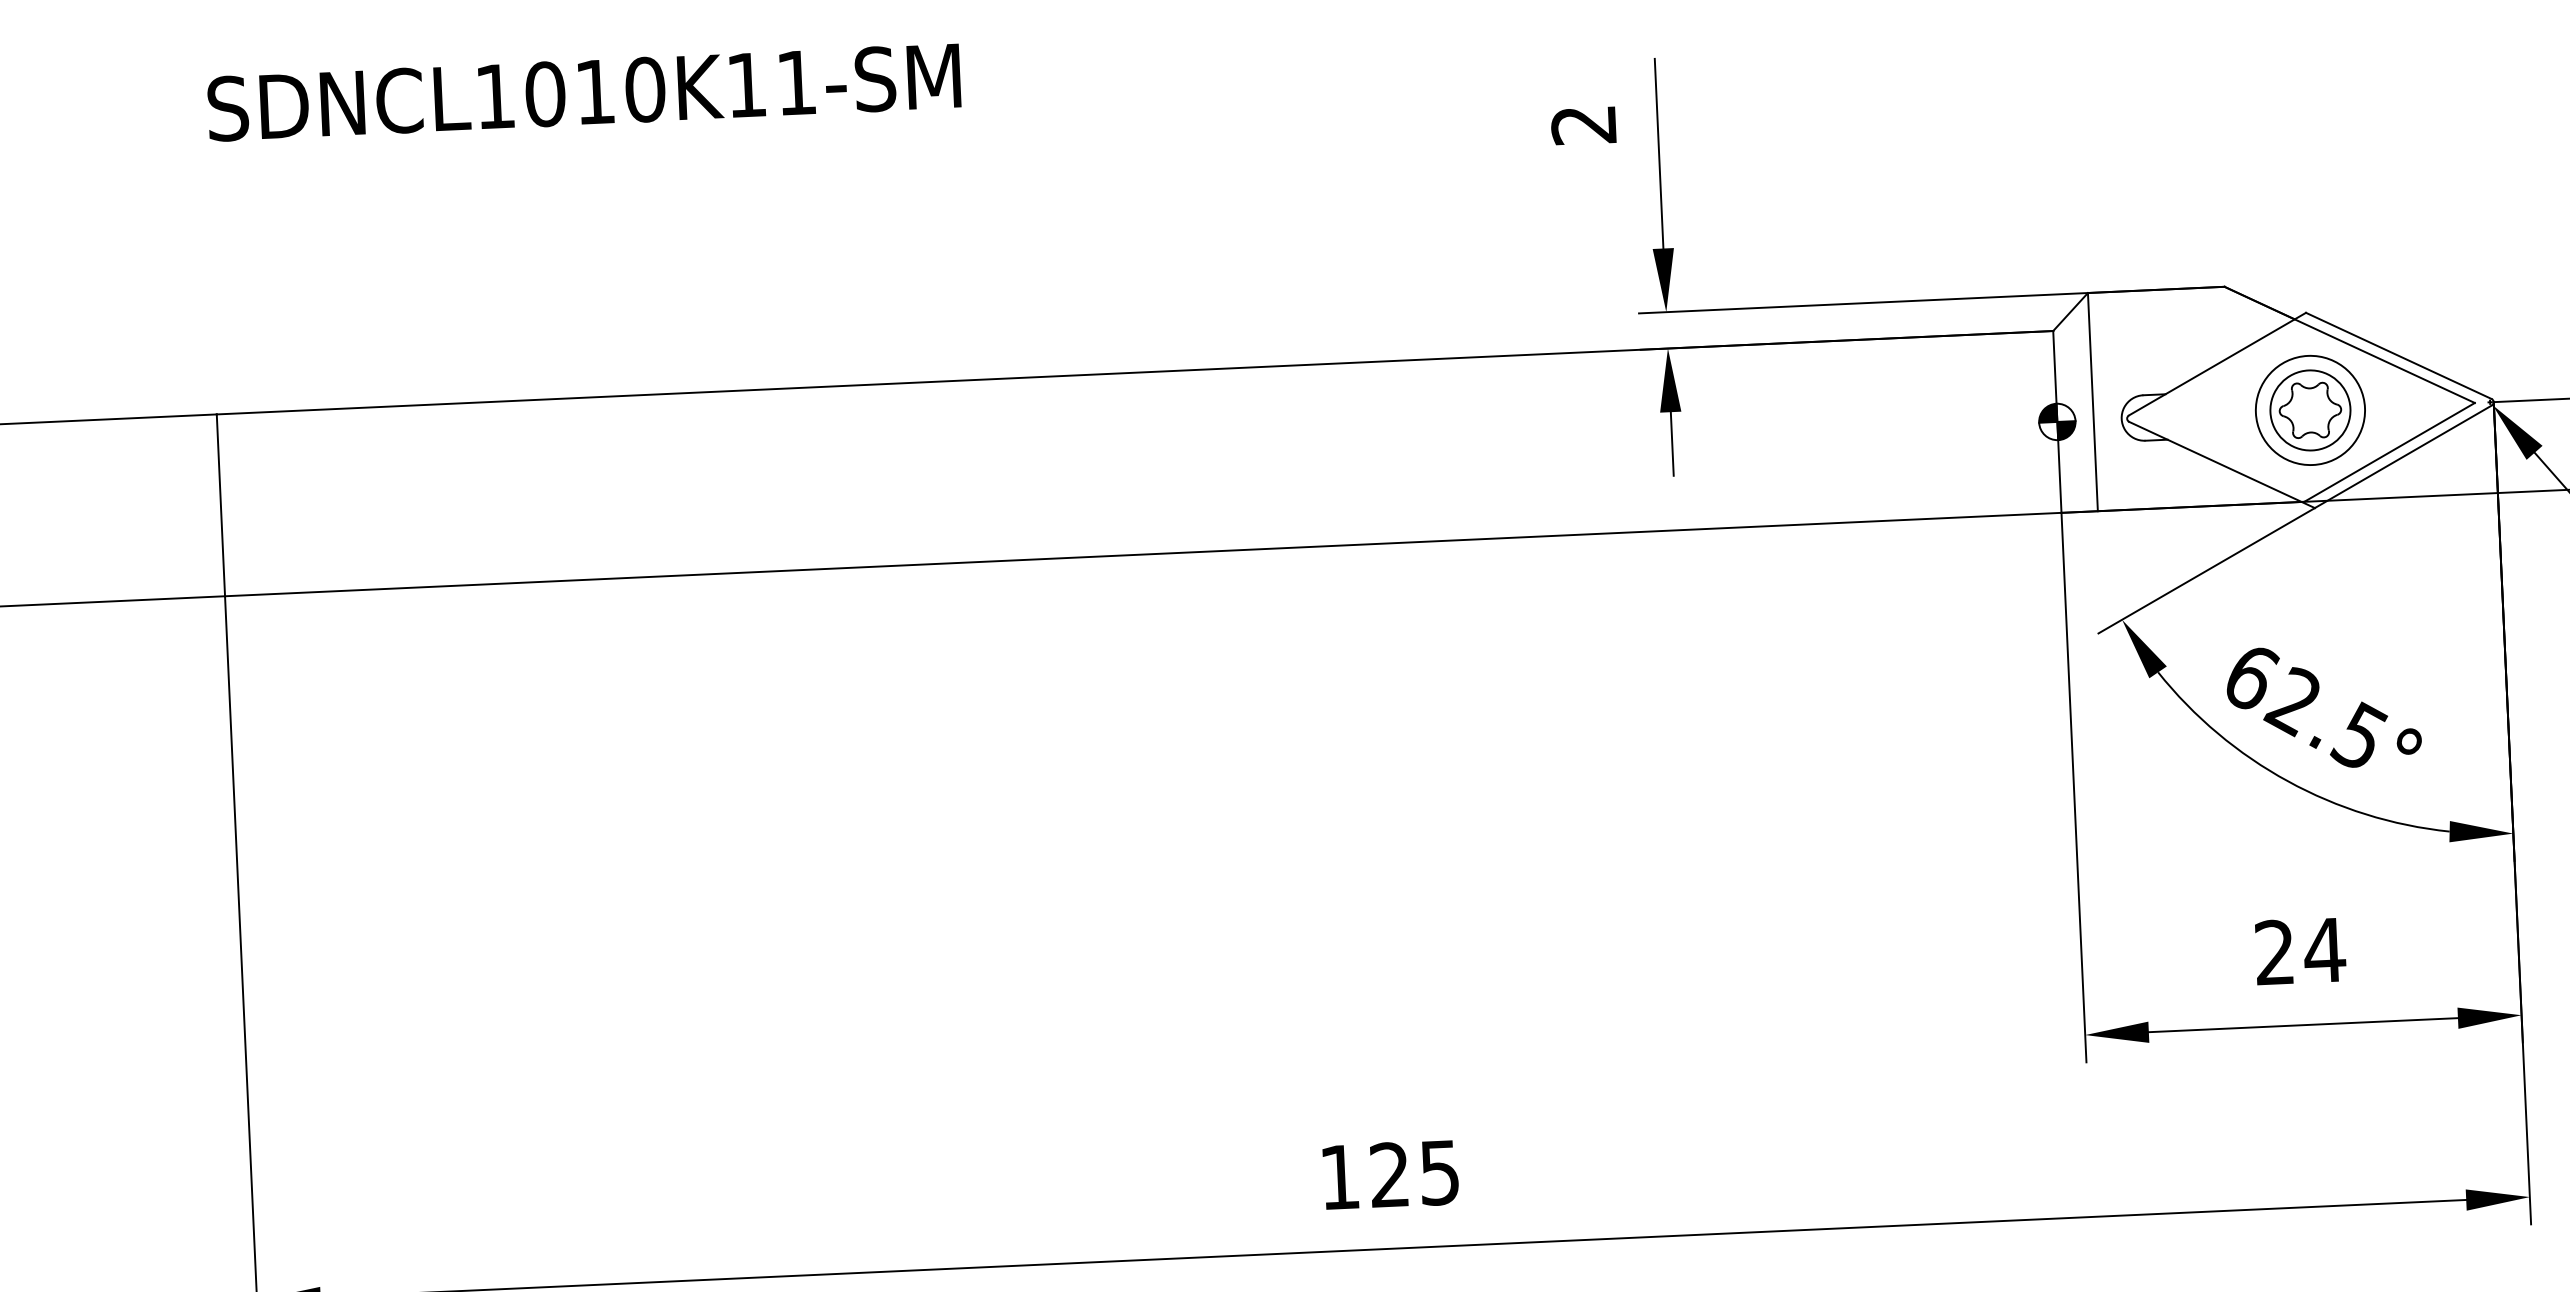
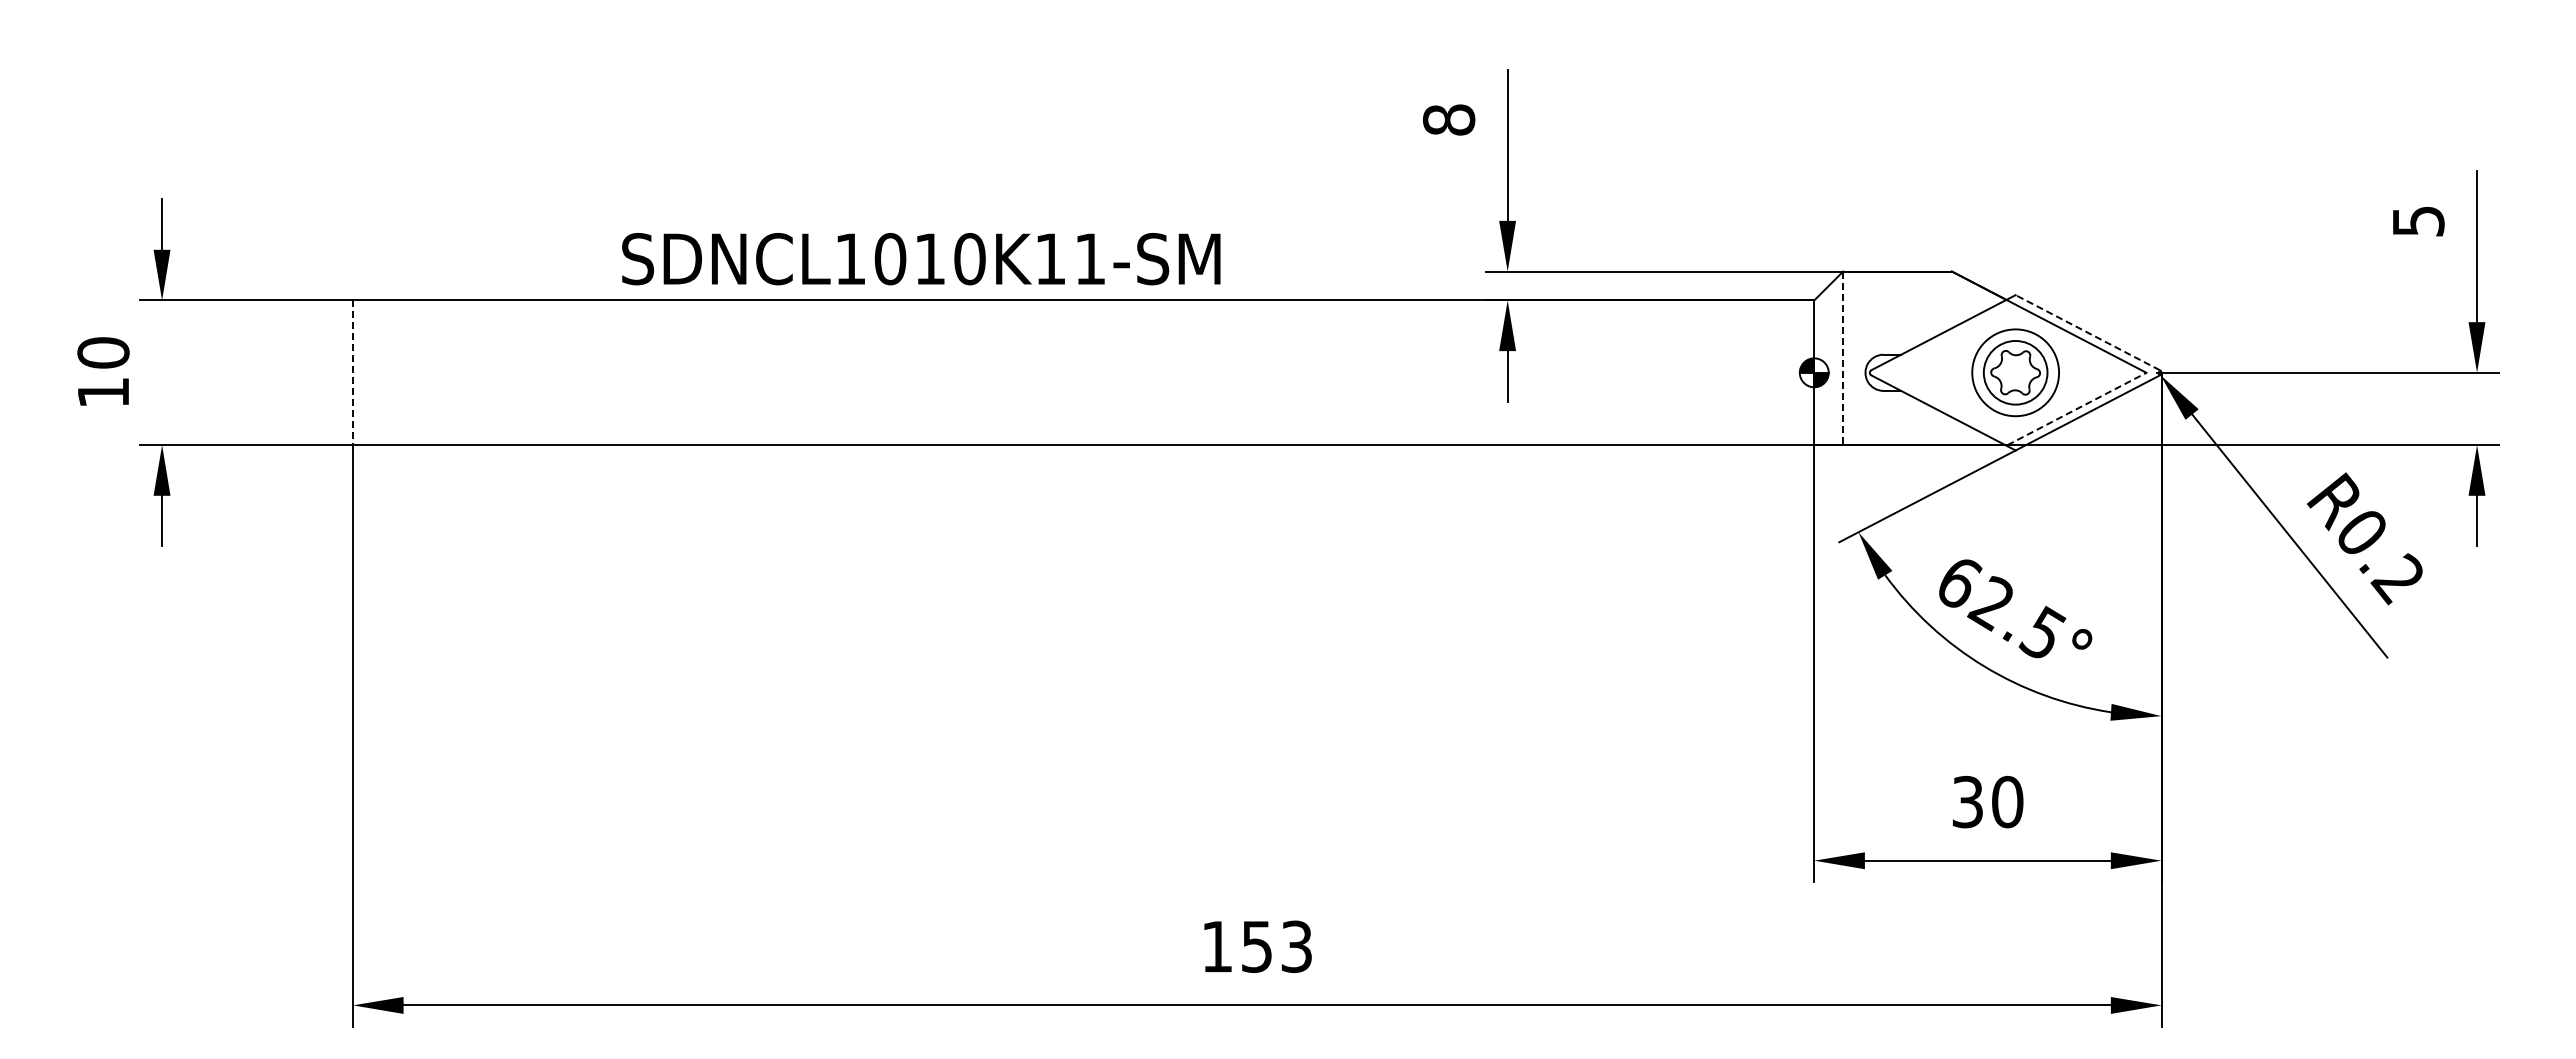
text: (584, 93) -> (921, 259), moved
text: (1583, 124) -> (1448, 119), 2 -> 8
line: (2398, 355) -> (2087, 332), solid -> dashed
line: (2093, 402) -> (1843, 358), solid -> dashed
line: (2390, 451) -> (2077, 408), solid -> dashed
line: (220, 506) -> (352, 373), solid -> dashed
text: (2300, 950) -> (1988, 801), 24 -> 30
text: (1414, 1173) -> (1276, 946), 125 -> 153

